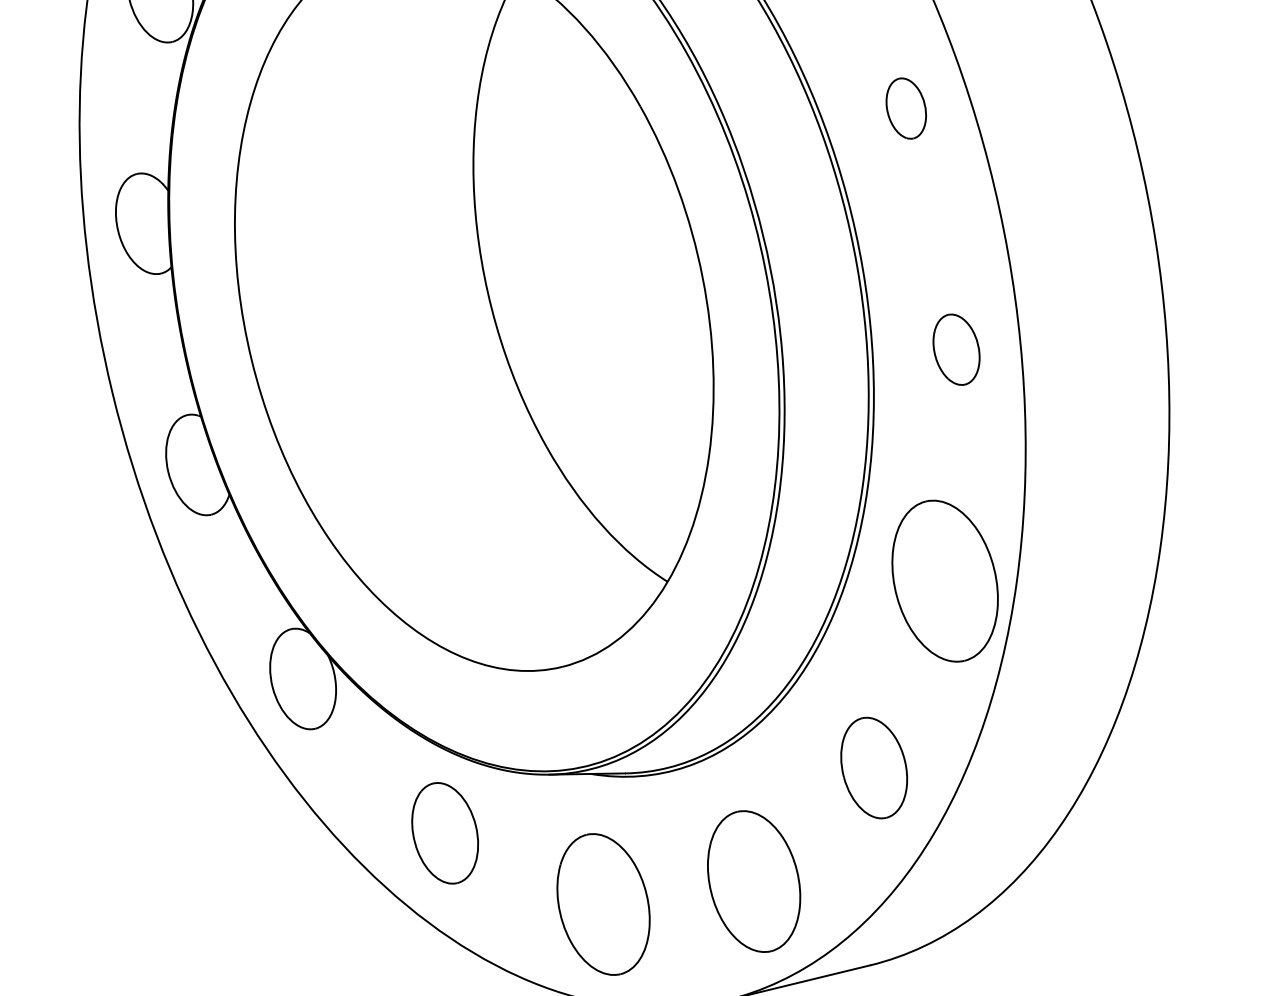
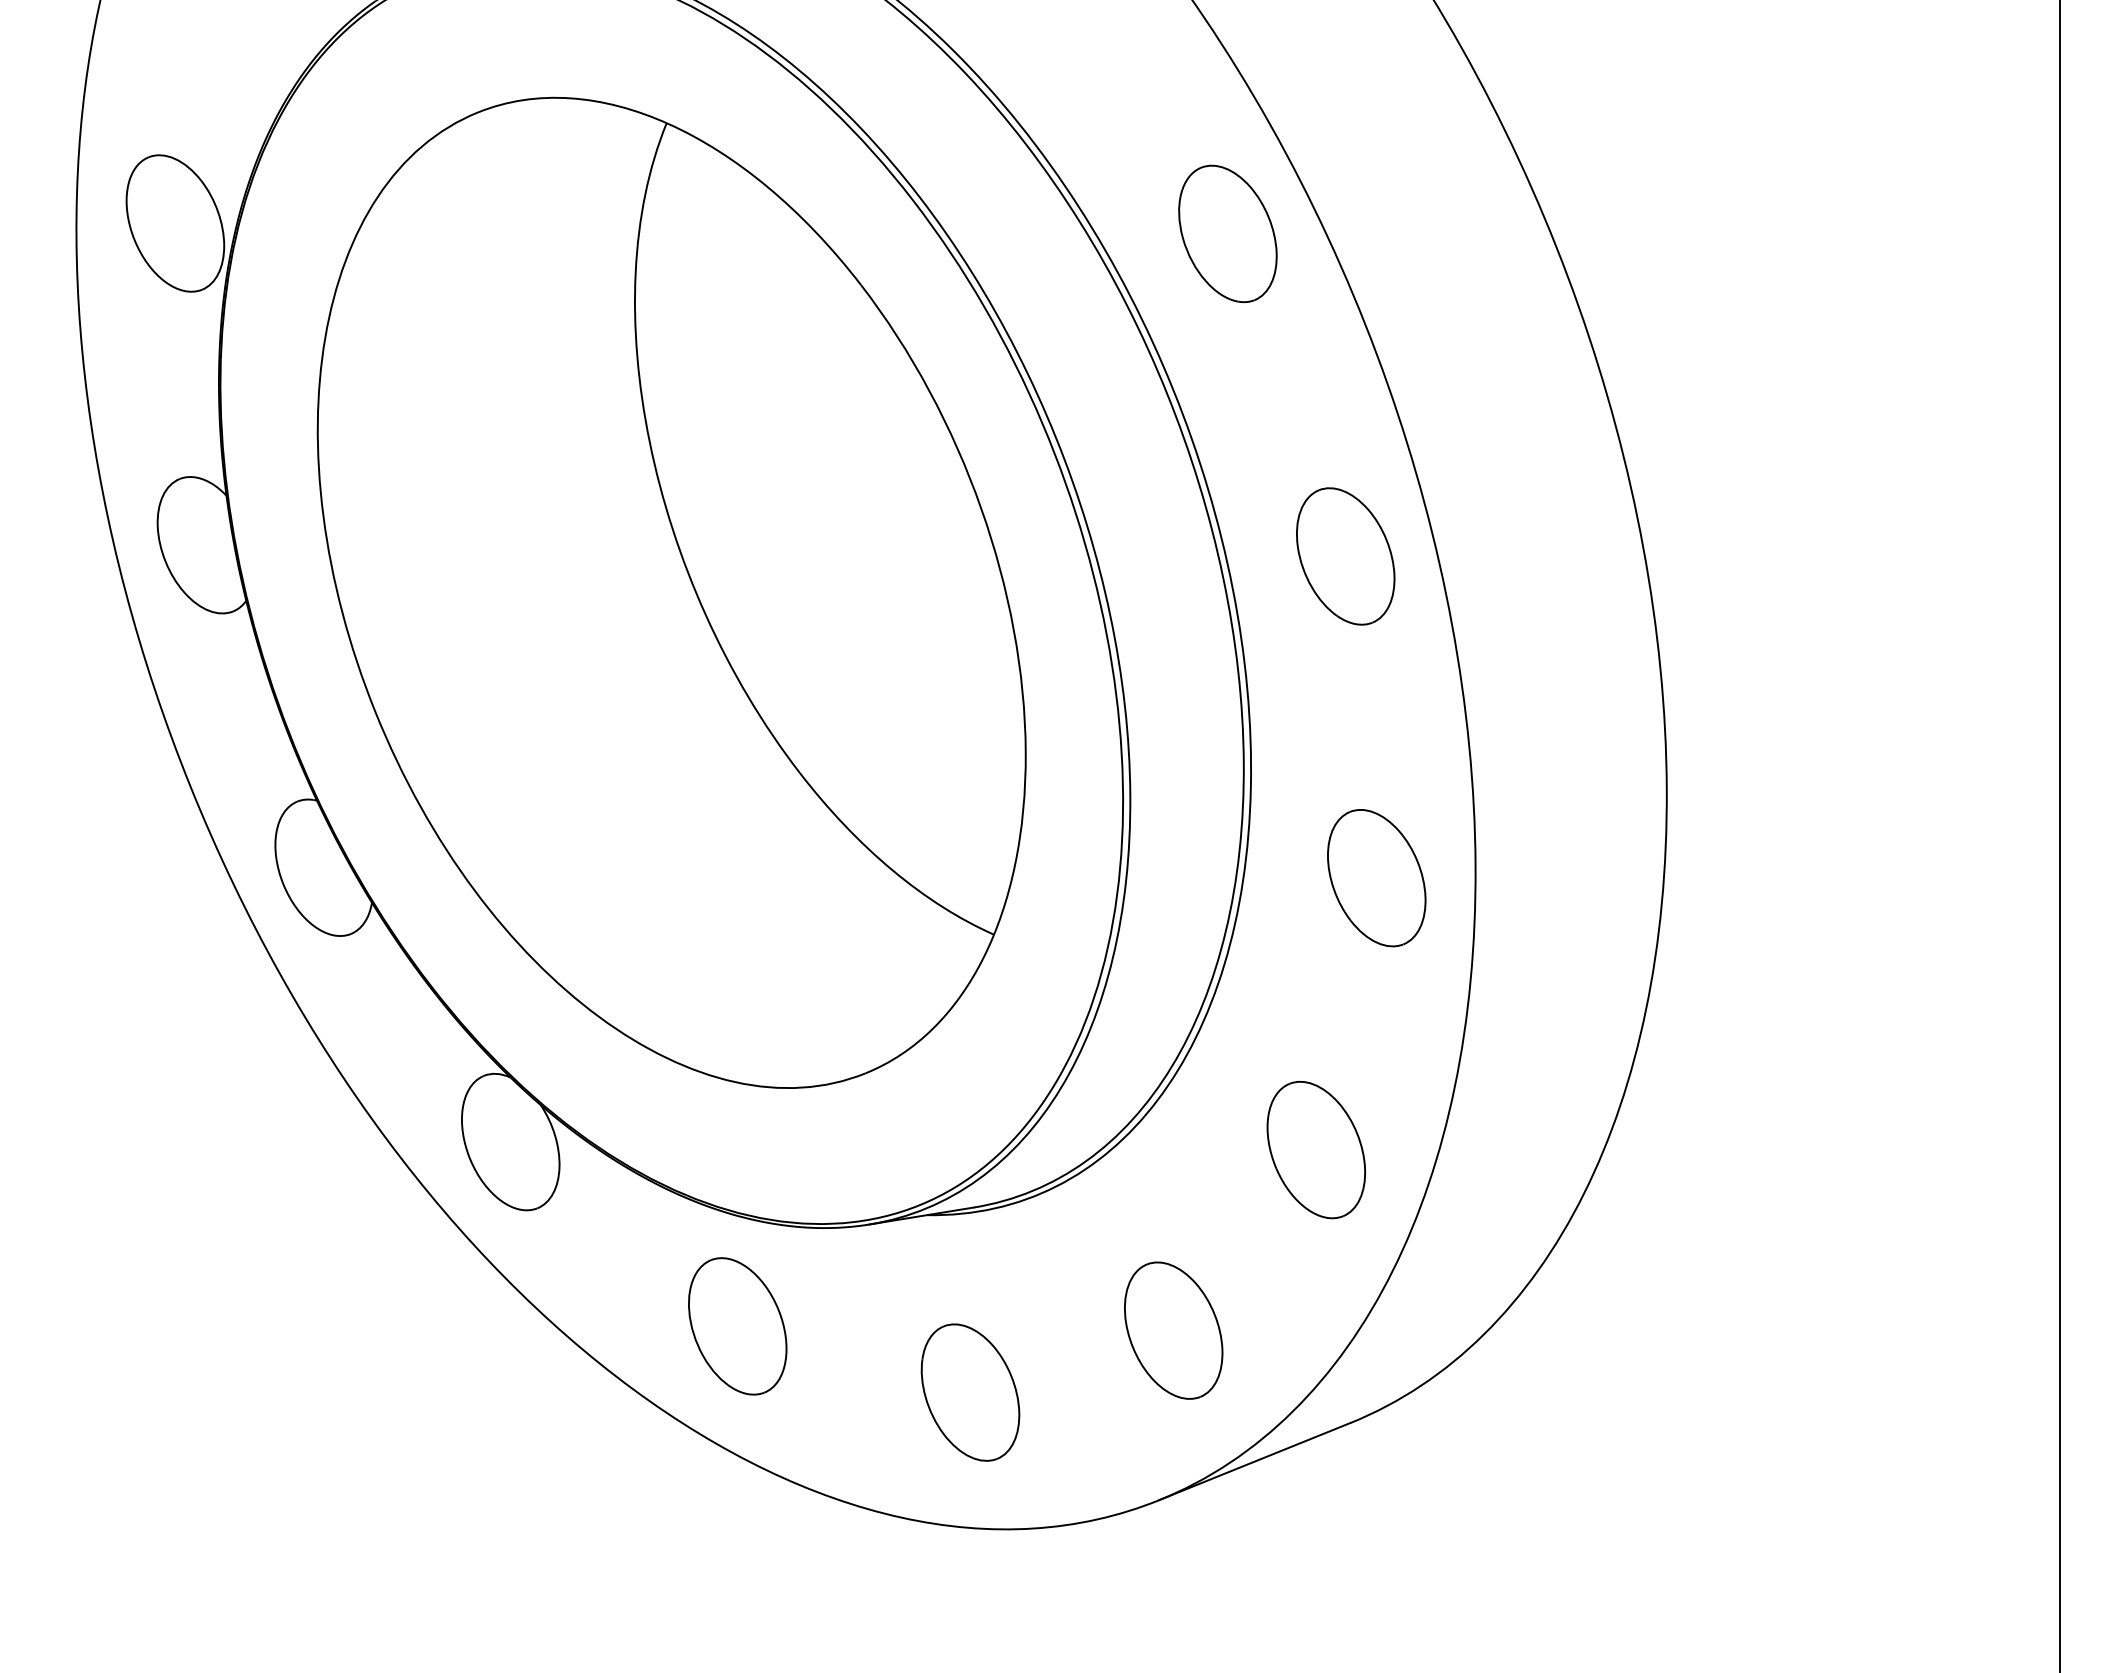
part: (906, 108) -> (1227, 233), size x1.67
part: (956, 349) -> (1345, 556), size x1.43
part: (945, 581) -> (1376, 878), size x0.62
part: (754, 881) -> (1173, 1330), size x0.71
part: (603, 904) -> (970, 1392), size x0.71

